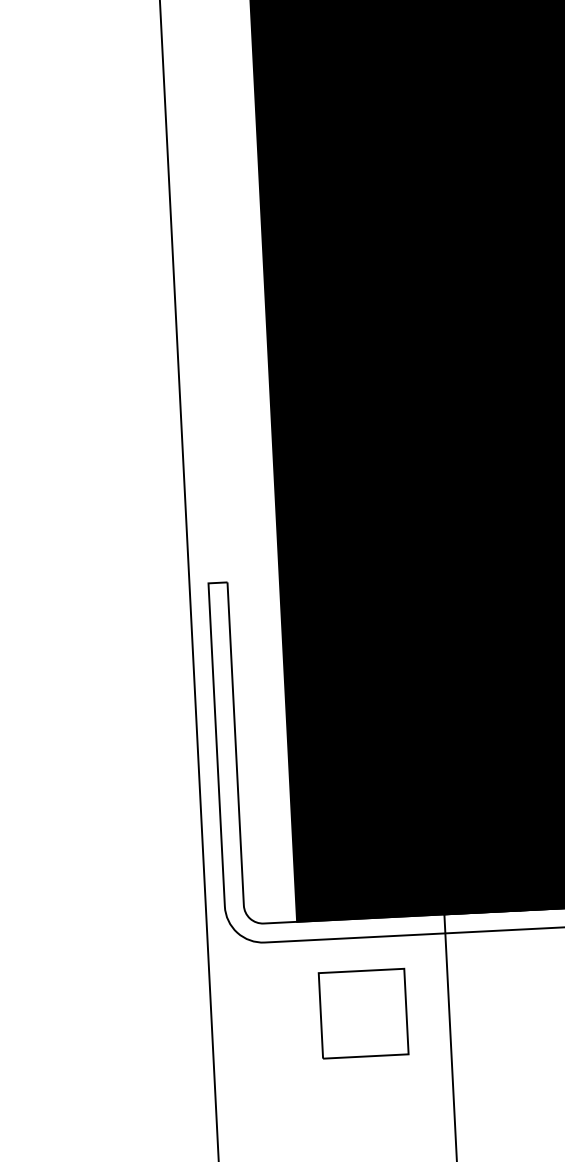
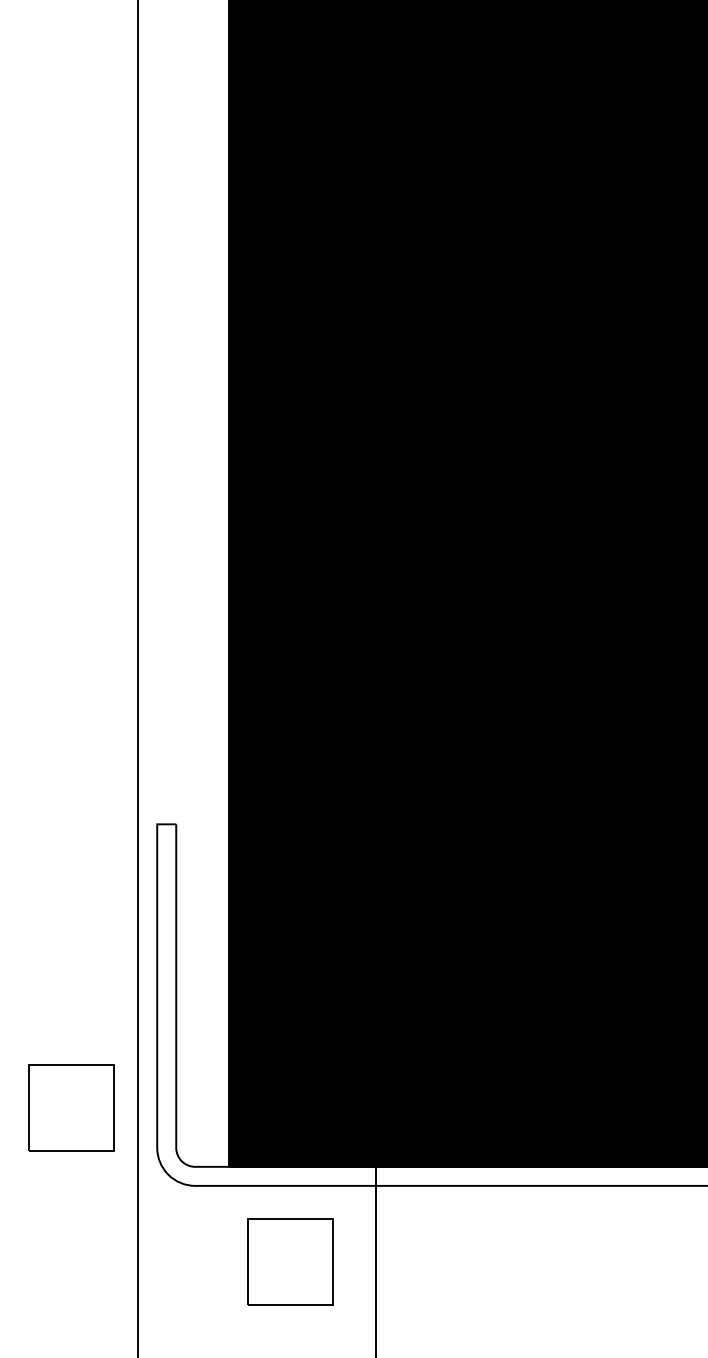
part: (137, 870) -> (71, 1107), added

